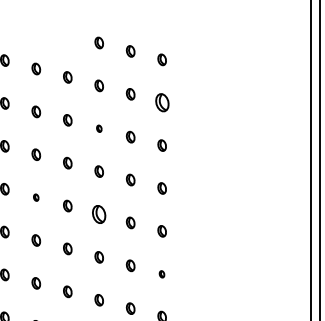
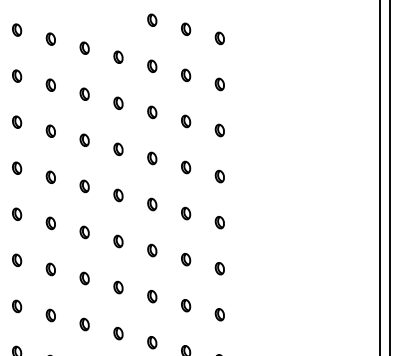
part: (161, 102) -> (219, 84), size x0.62
part: (99, 128) -> (152, 112), size x1.67
part: (36, 197) -> (84, 186), size x1.67
part: (99, 214) -> (152, 204), size x0.62
part: (161, 274) -> (219, 268), size x1.67

